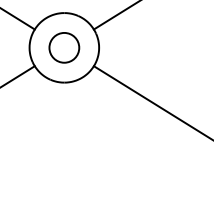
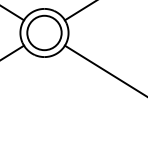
circle: (64, 47) -> (44, 32), size x1.67

